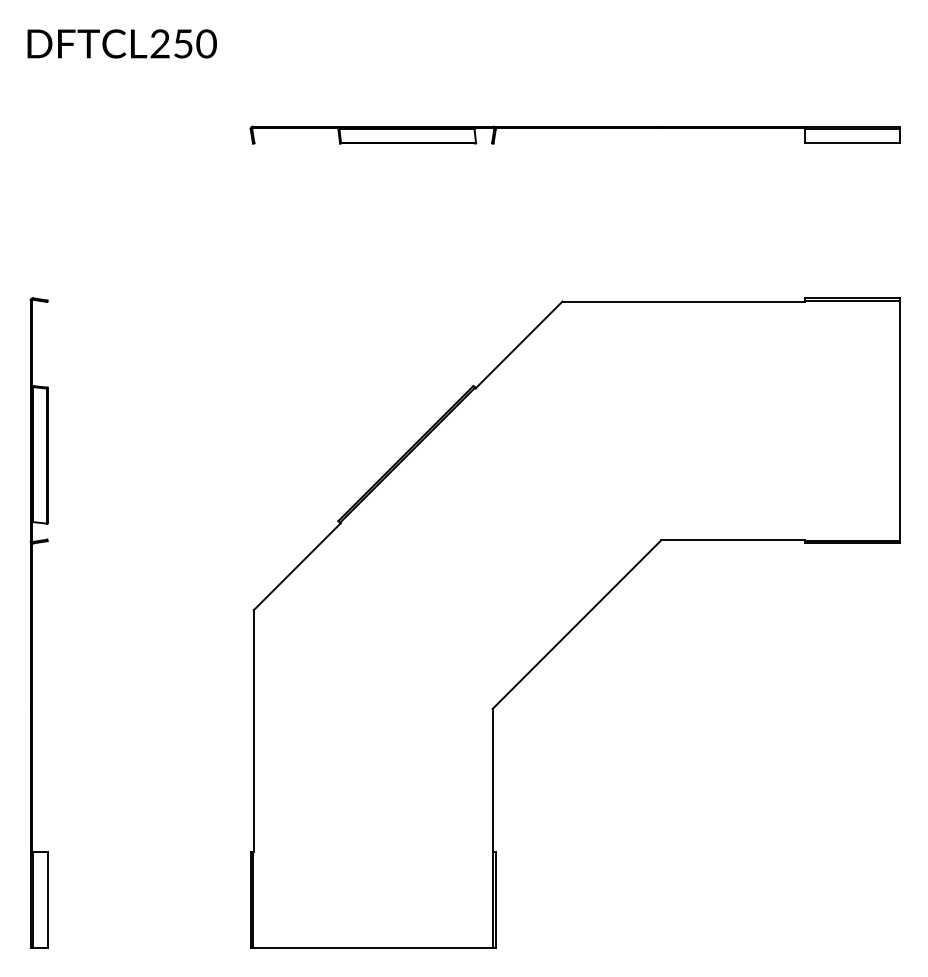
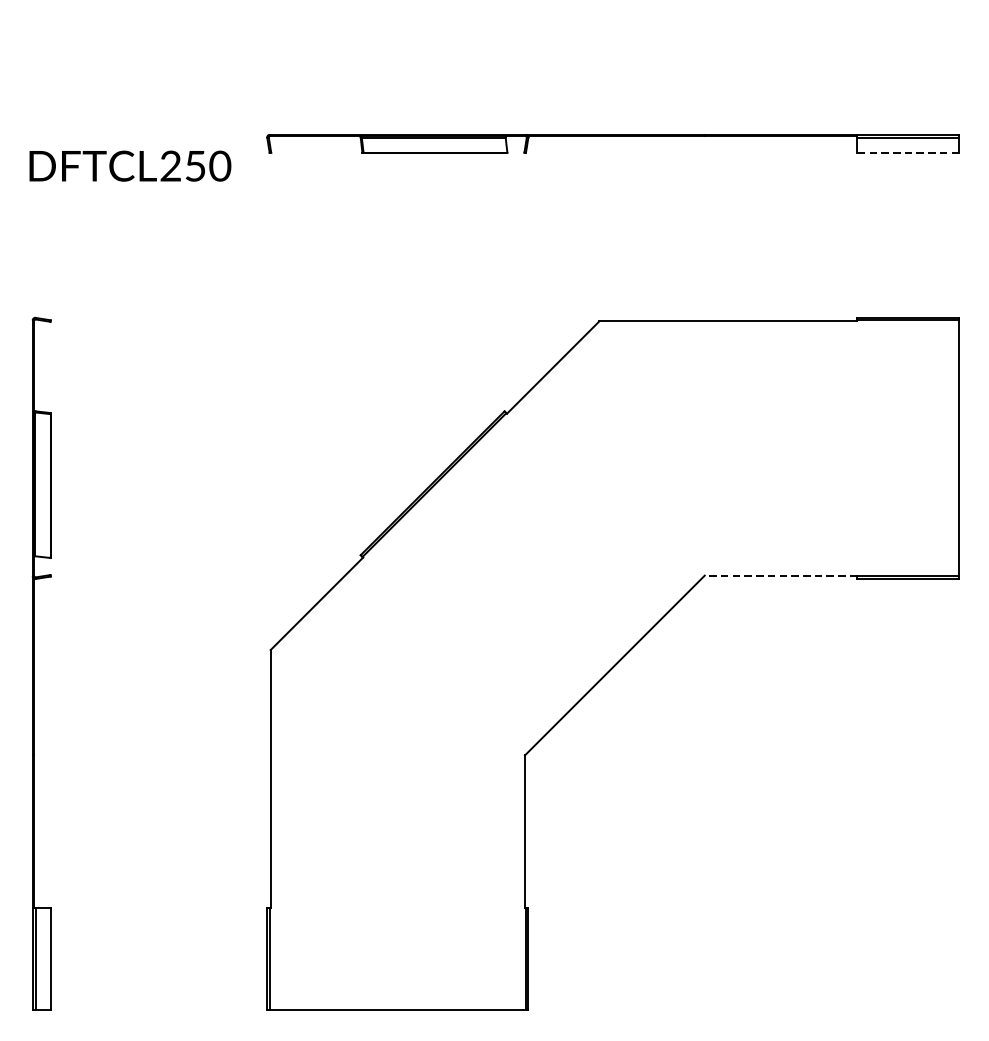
text: (121, 43) -> (129, 165), moved
line: (852, 143) -> (908, 152), solid -> dashed
line: (733, 540) -> (781, 575), solid -> dashed

